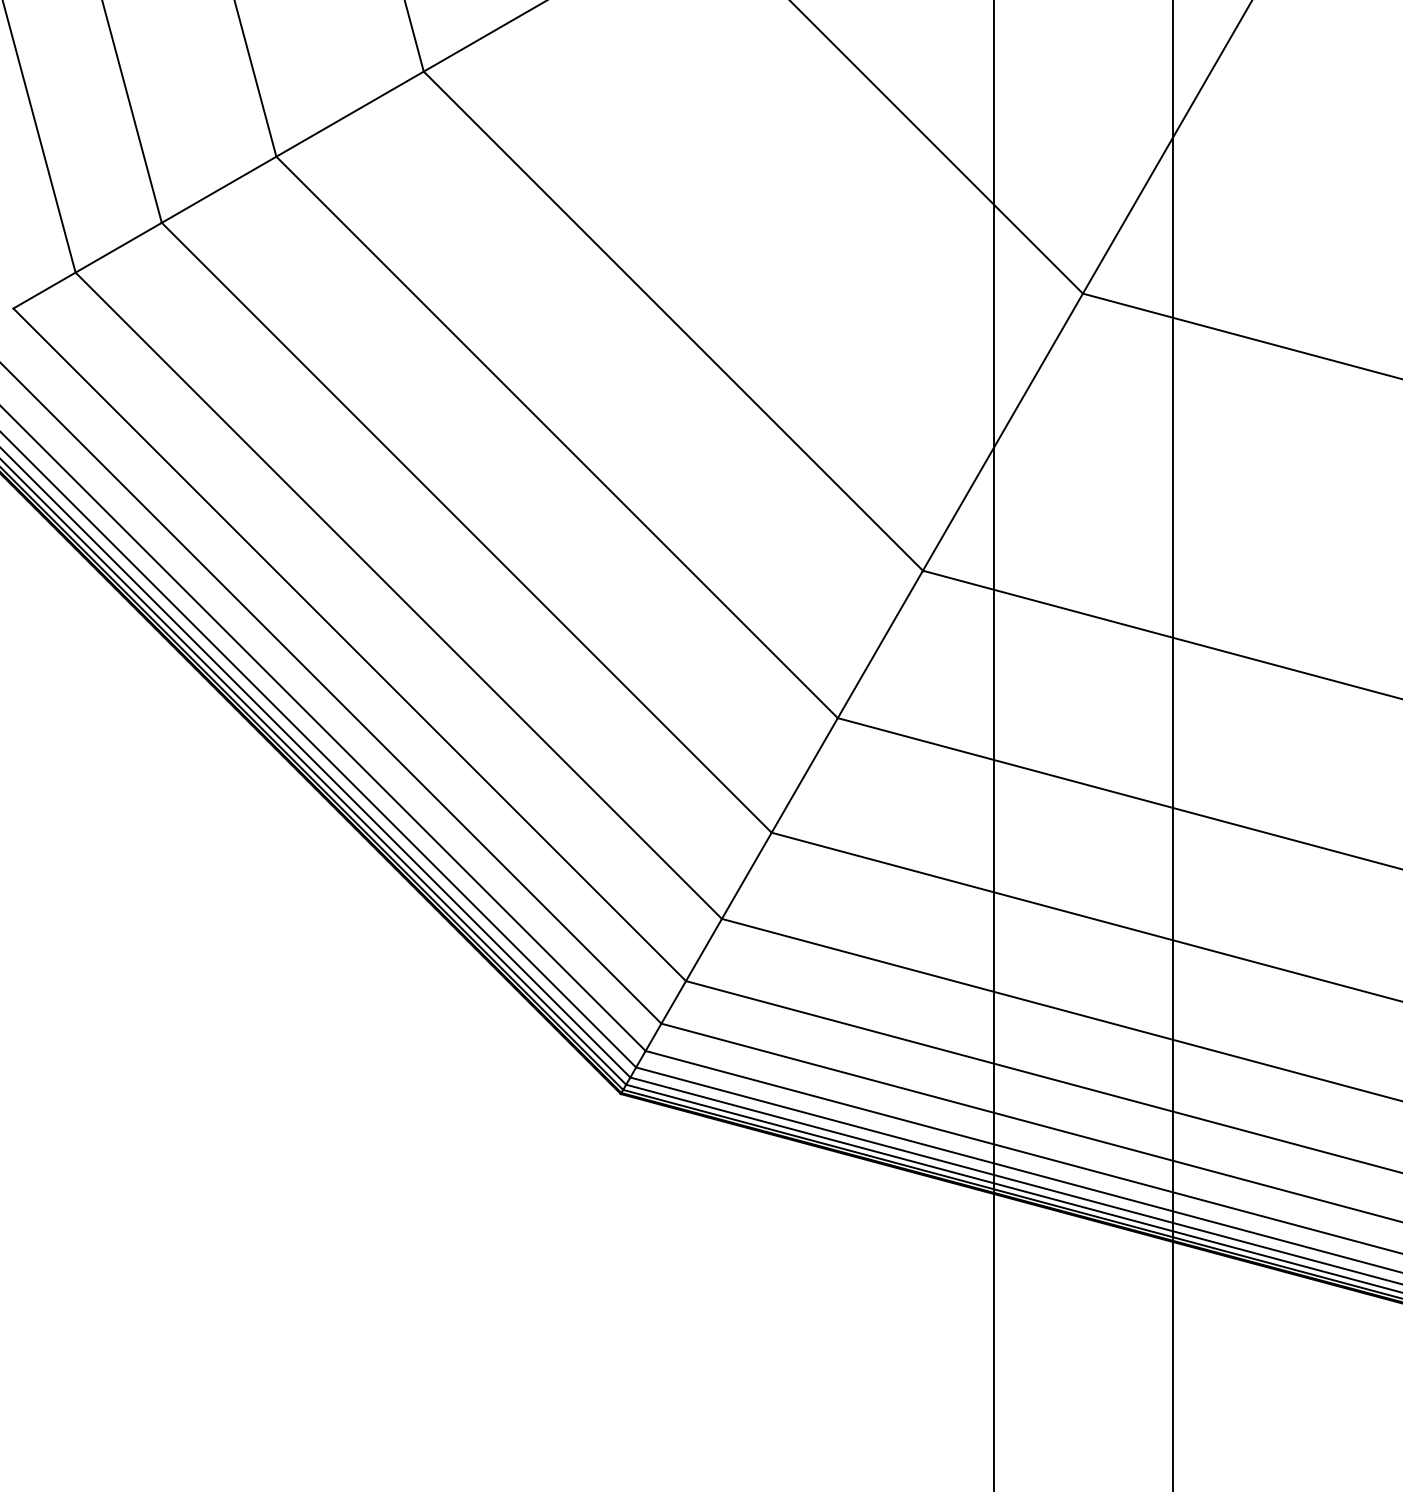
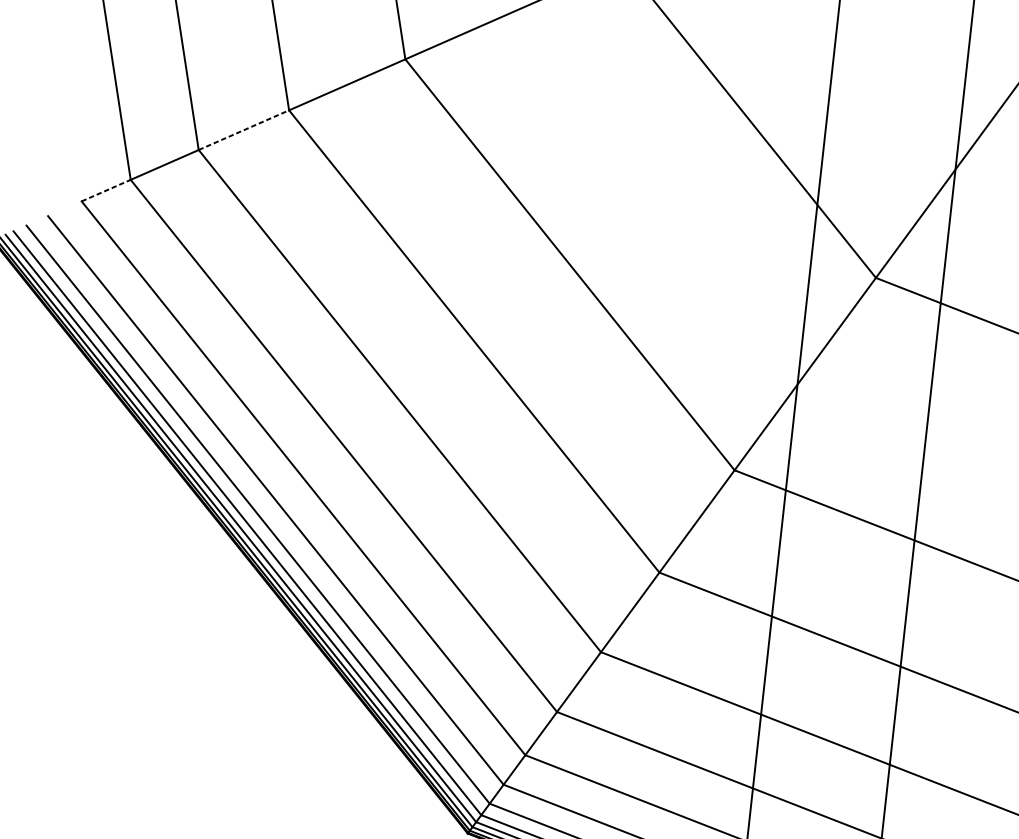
line: (219, 189) -> (244, 130), solid -> dashed
line: (44, 290) -> (106, 190), solid -> dashed

